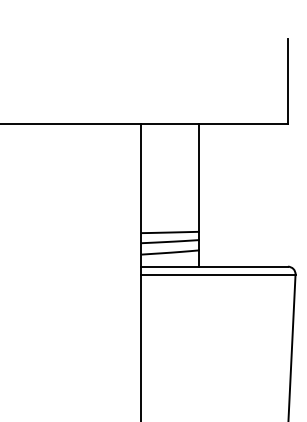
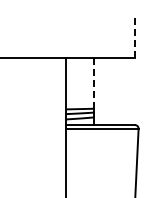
line: (288, 81) -> (135, 38), solid -> dashed
line: (199, 175) -> (93, 82), solid -> dashed

